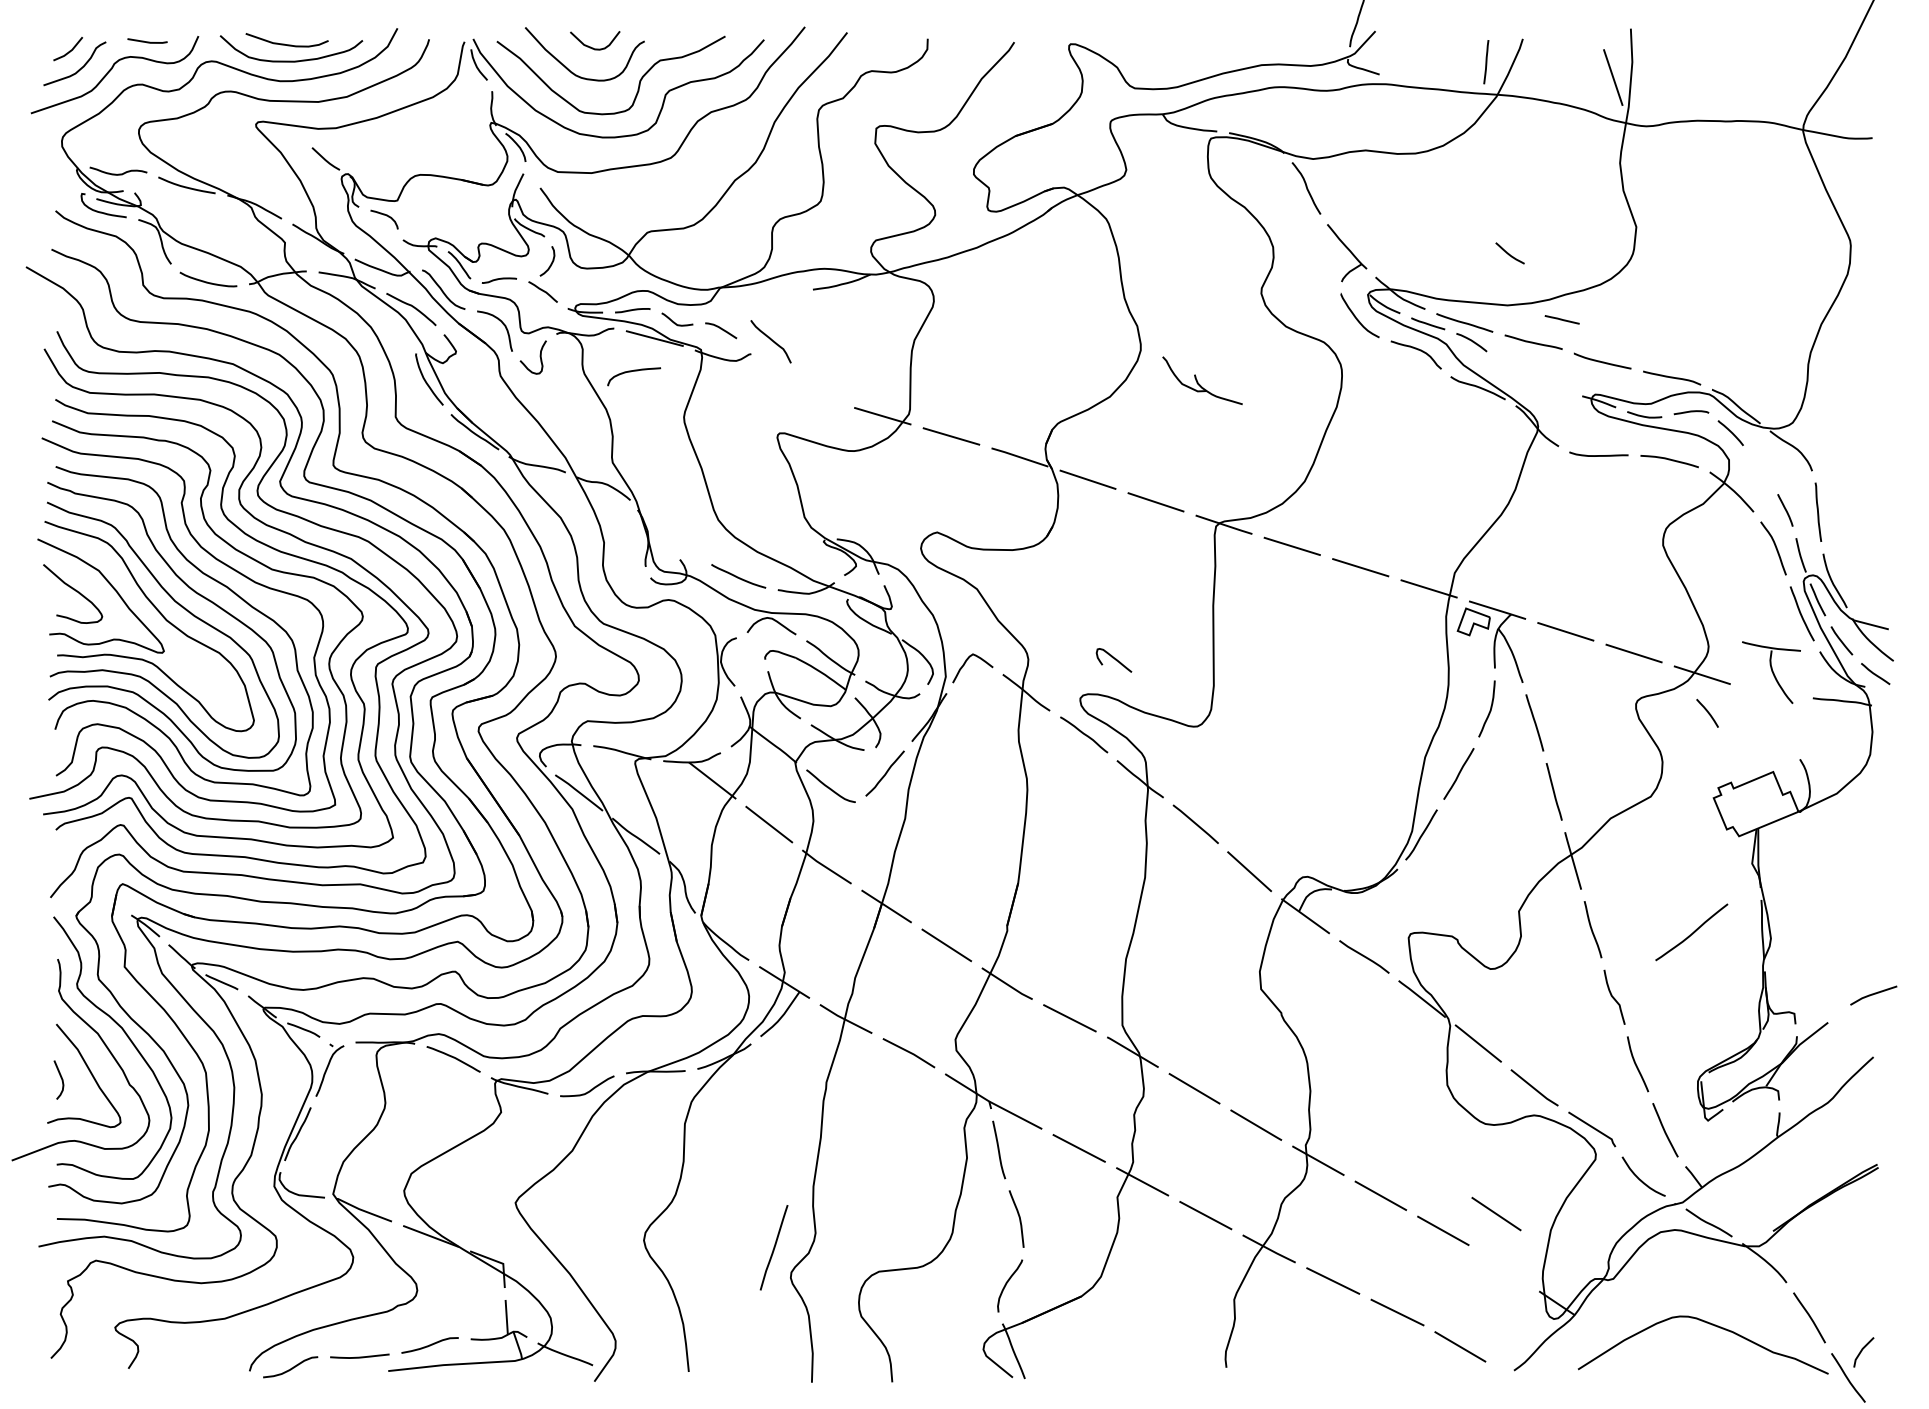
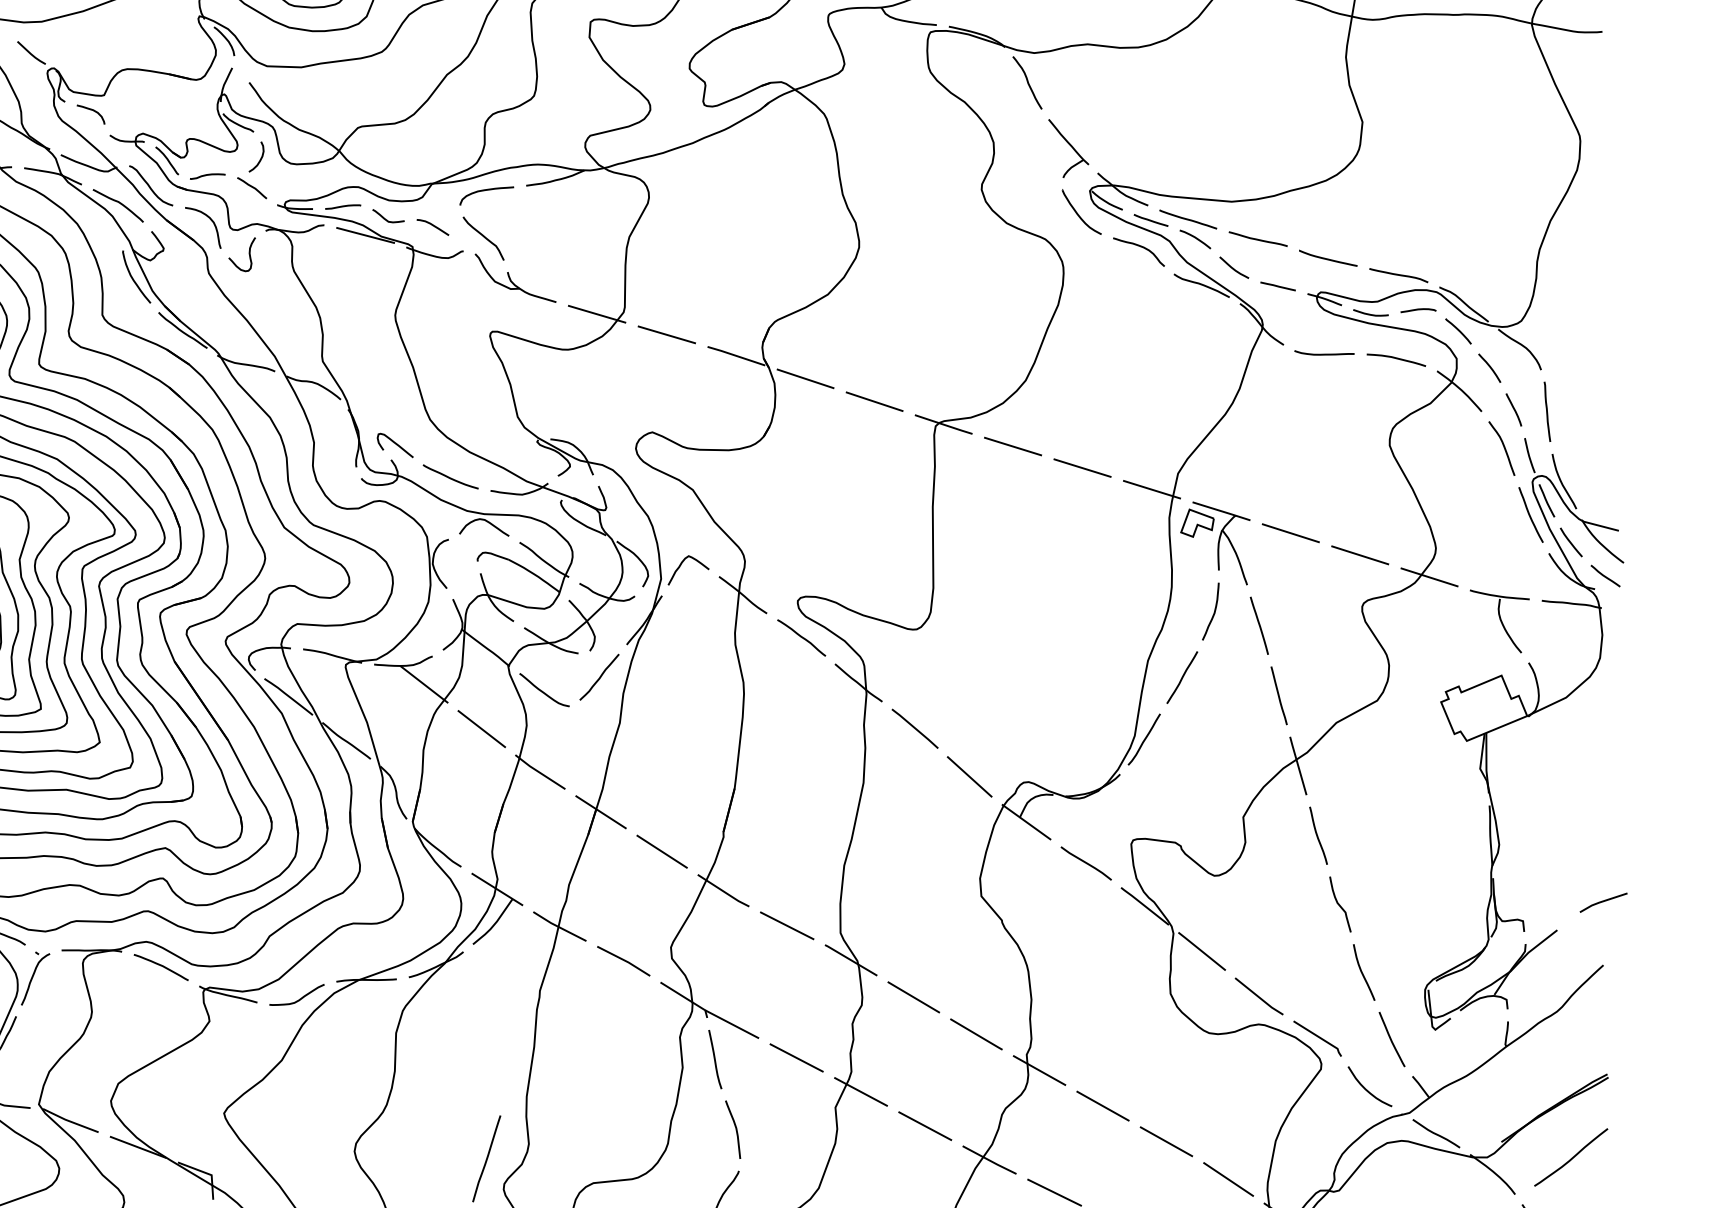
curve: (1509, 253) -> (1233, 267), moved
line: (1561, 319) -> (1277, 286), moved
curve: (634, 371) -> (487, 190), moved
part: (1202, 380) -> (515, 278), moved
curve: (1114, 659) -> (395, 444), moved
part: (1771, 672) -> (1499, 621), moved
curve: (1707, 712) -> (1489, 367), moved
curve: (1692, 932) -> (1571, 1157), moved
line: (1496, 1213) -> (1228, 1178), moved

